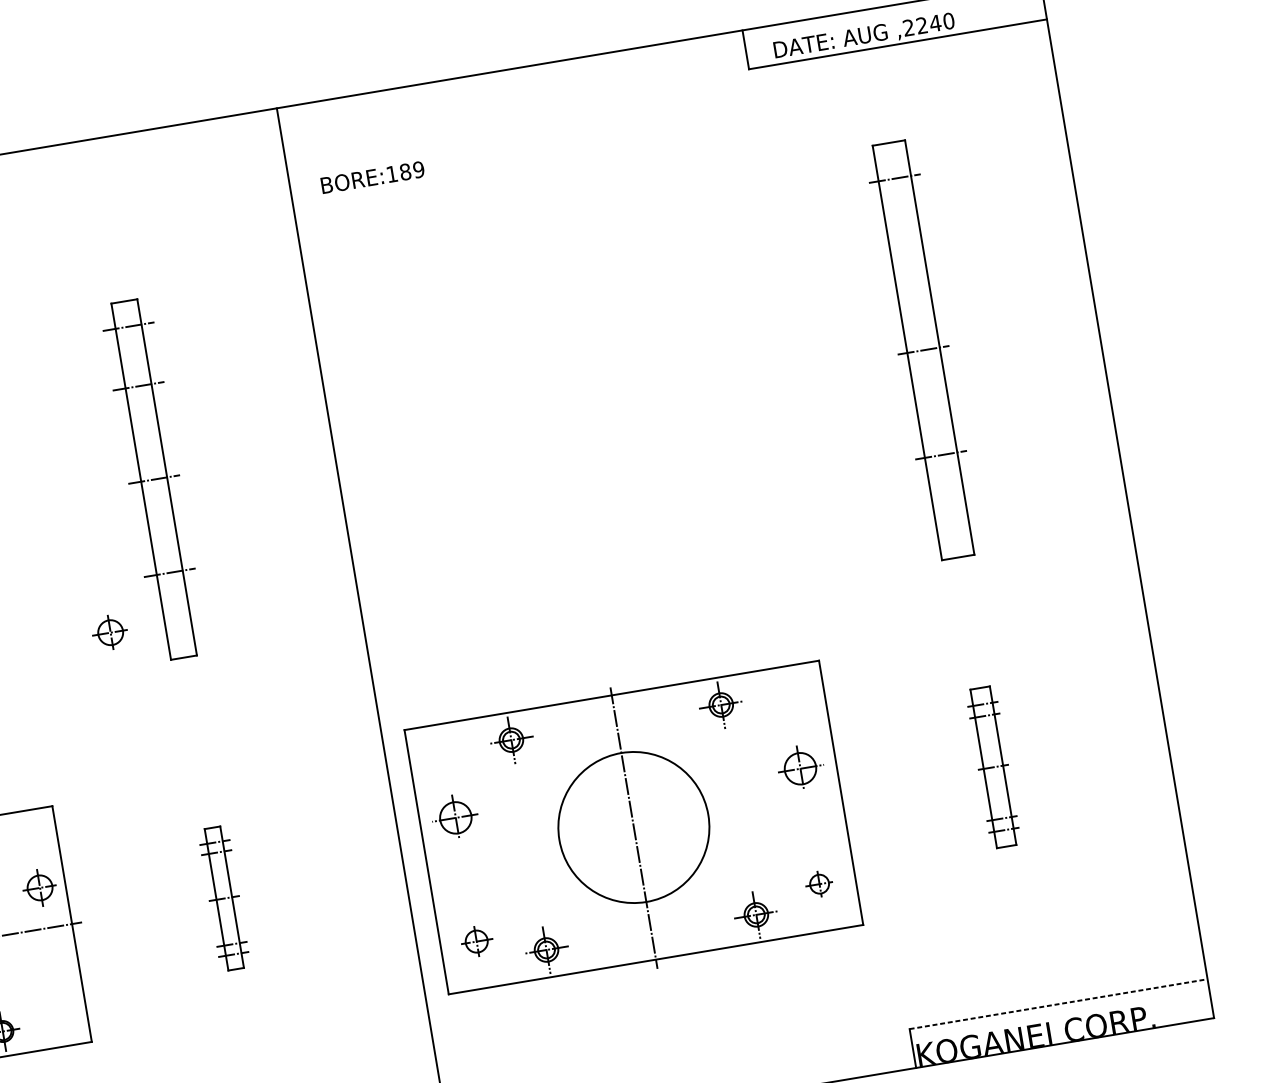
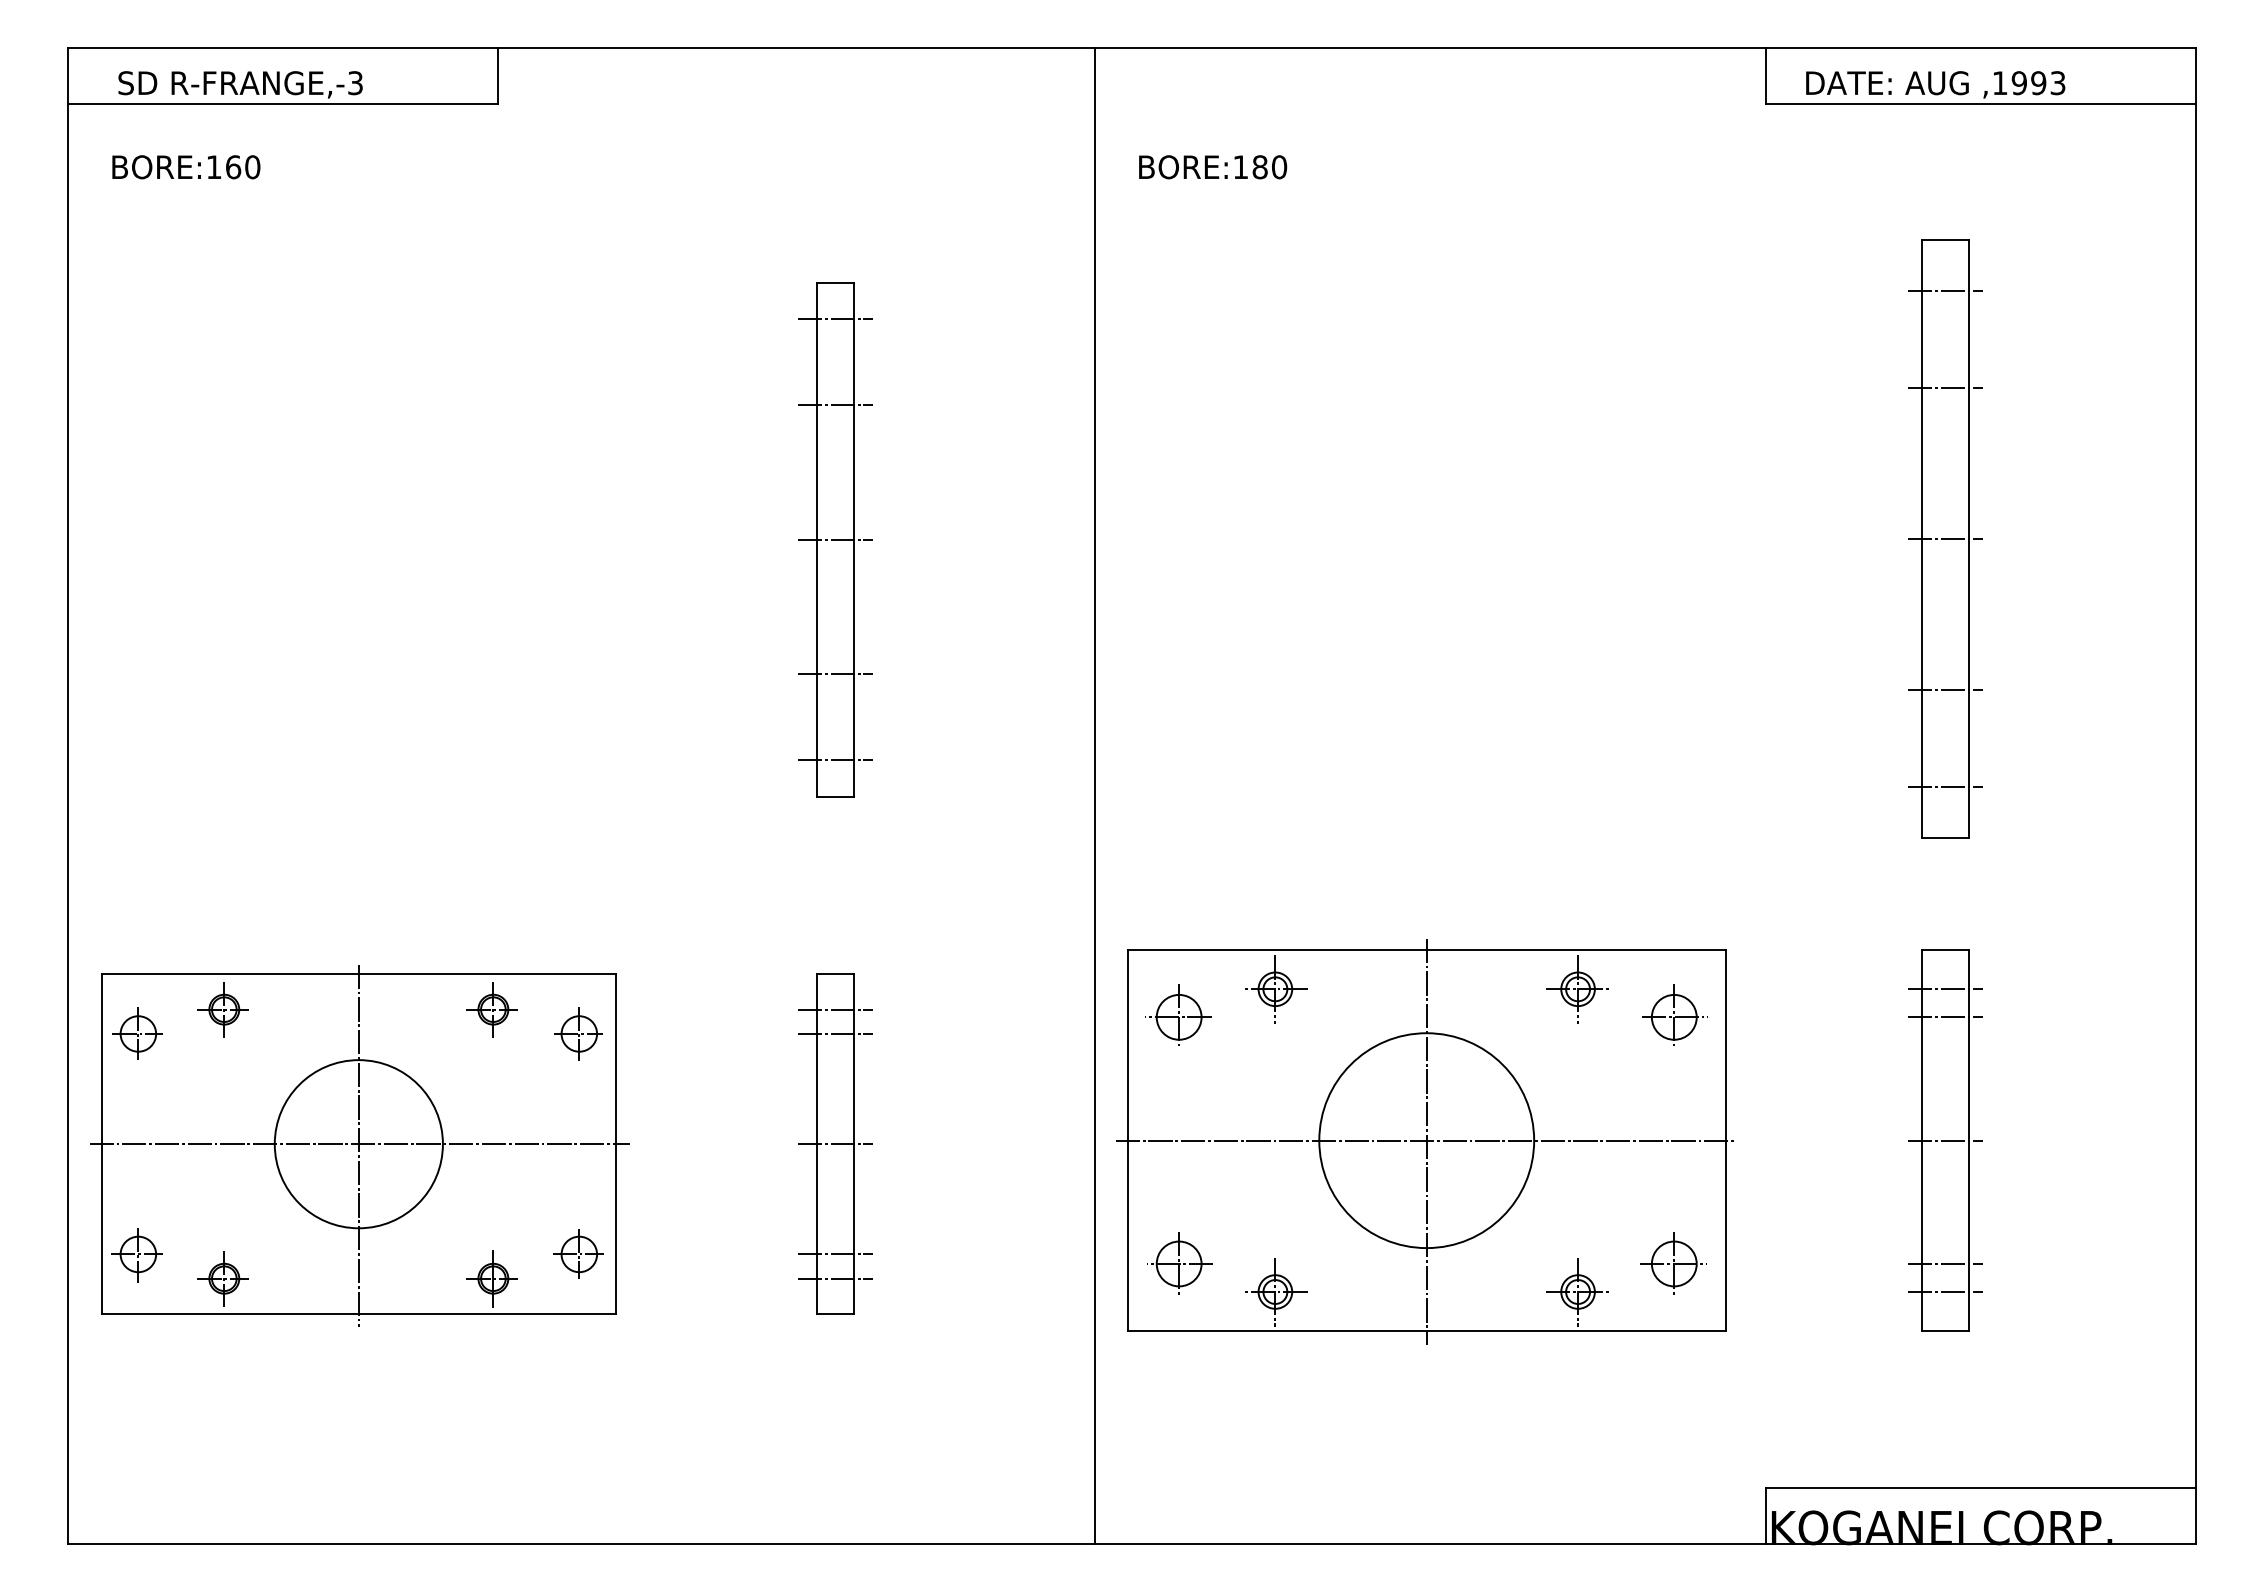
text: (928, 24) -> (2028, 83), ,2240 -> ,1993
text: (418, 169) -> (1279, 167), BORE:189 -> BORE:180
line: (905, 245) -> (1944, 387), added
line: (951, 521) -> (1944, 786), added
part: (110, 632) -> (578, 1253), moved
line: (179, 632) -> (834, 760), added
part: (800, 766) -> (1674, 1014), moved
part: (993, 767) -> (1945, 1140), size x1.67
part: (455, 816) -> (1178, 1014), moved
line: (633, 827) -> (1425, 1140), added
part: (819, 884) -> (1673, 1263), size x1.67
part: (39, 887) -> (578, 1033), moved
part: (224, 898) -> (835, 1143), size x1.67
part: (476, 941) -> (1179, 1263), size x1.43
line: (1058, 1004) -> (1981, 1488), dashed -> solid

